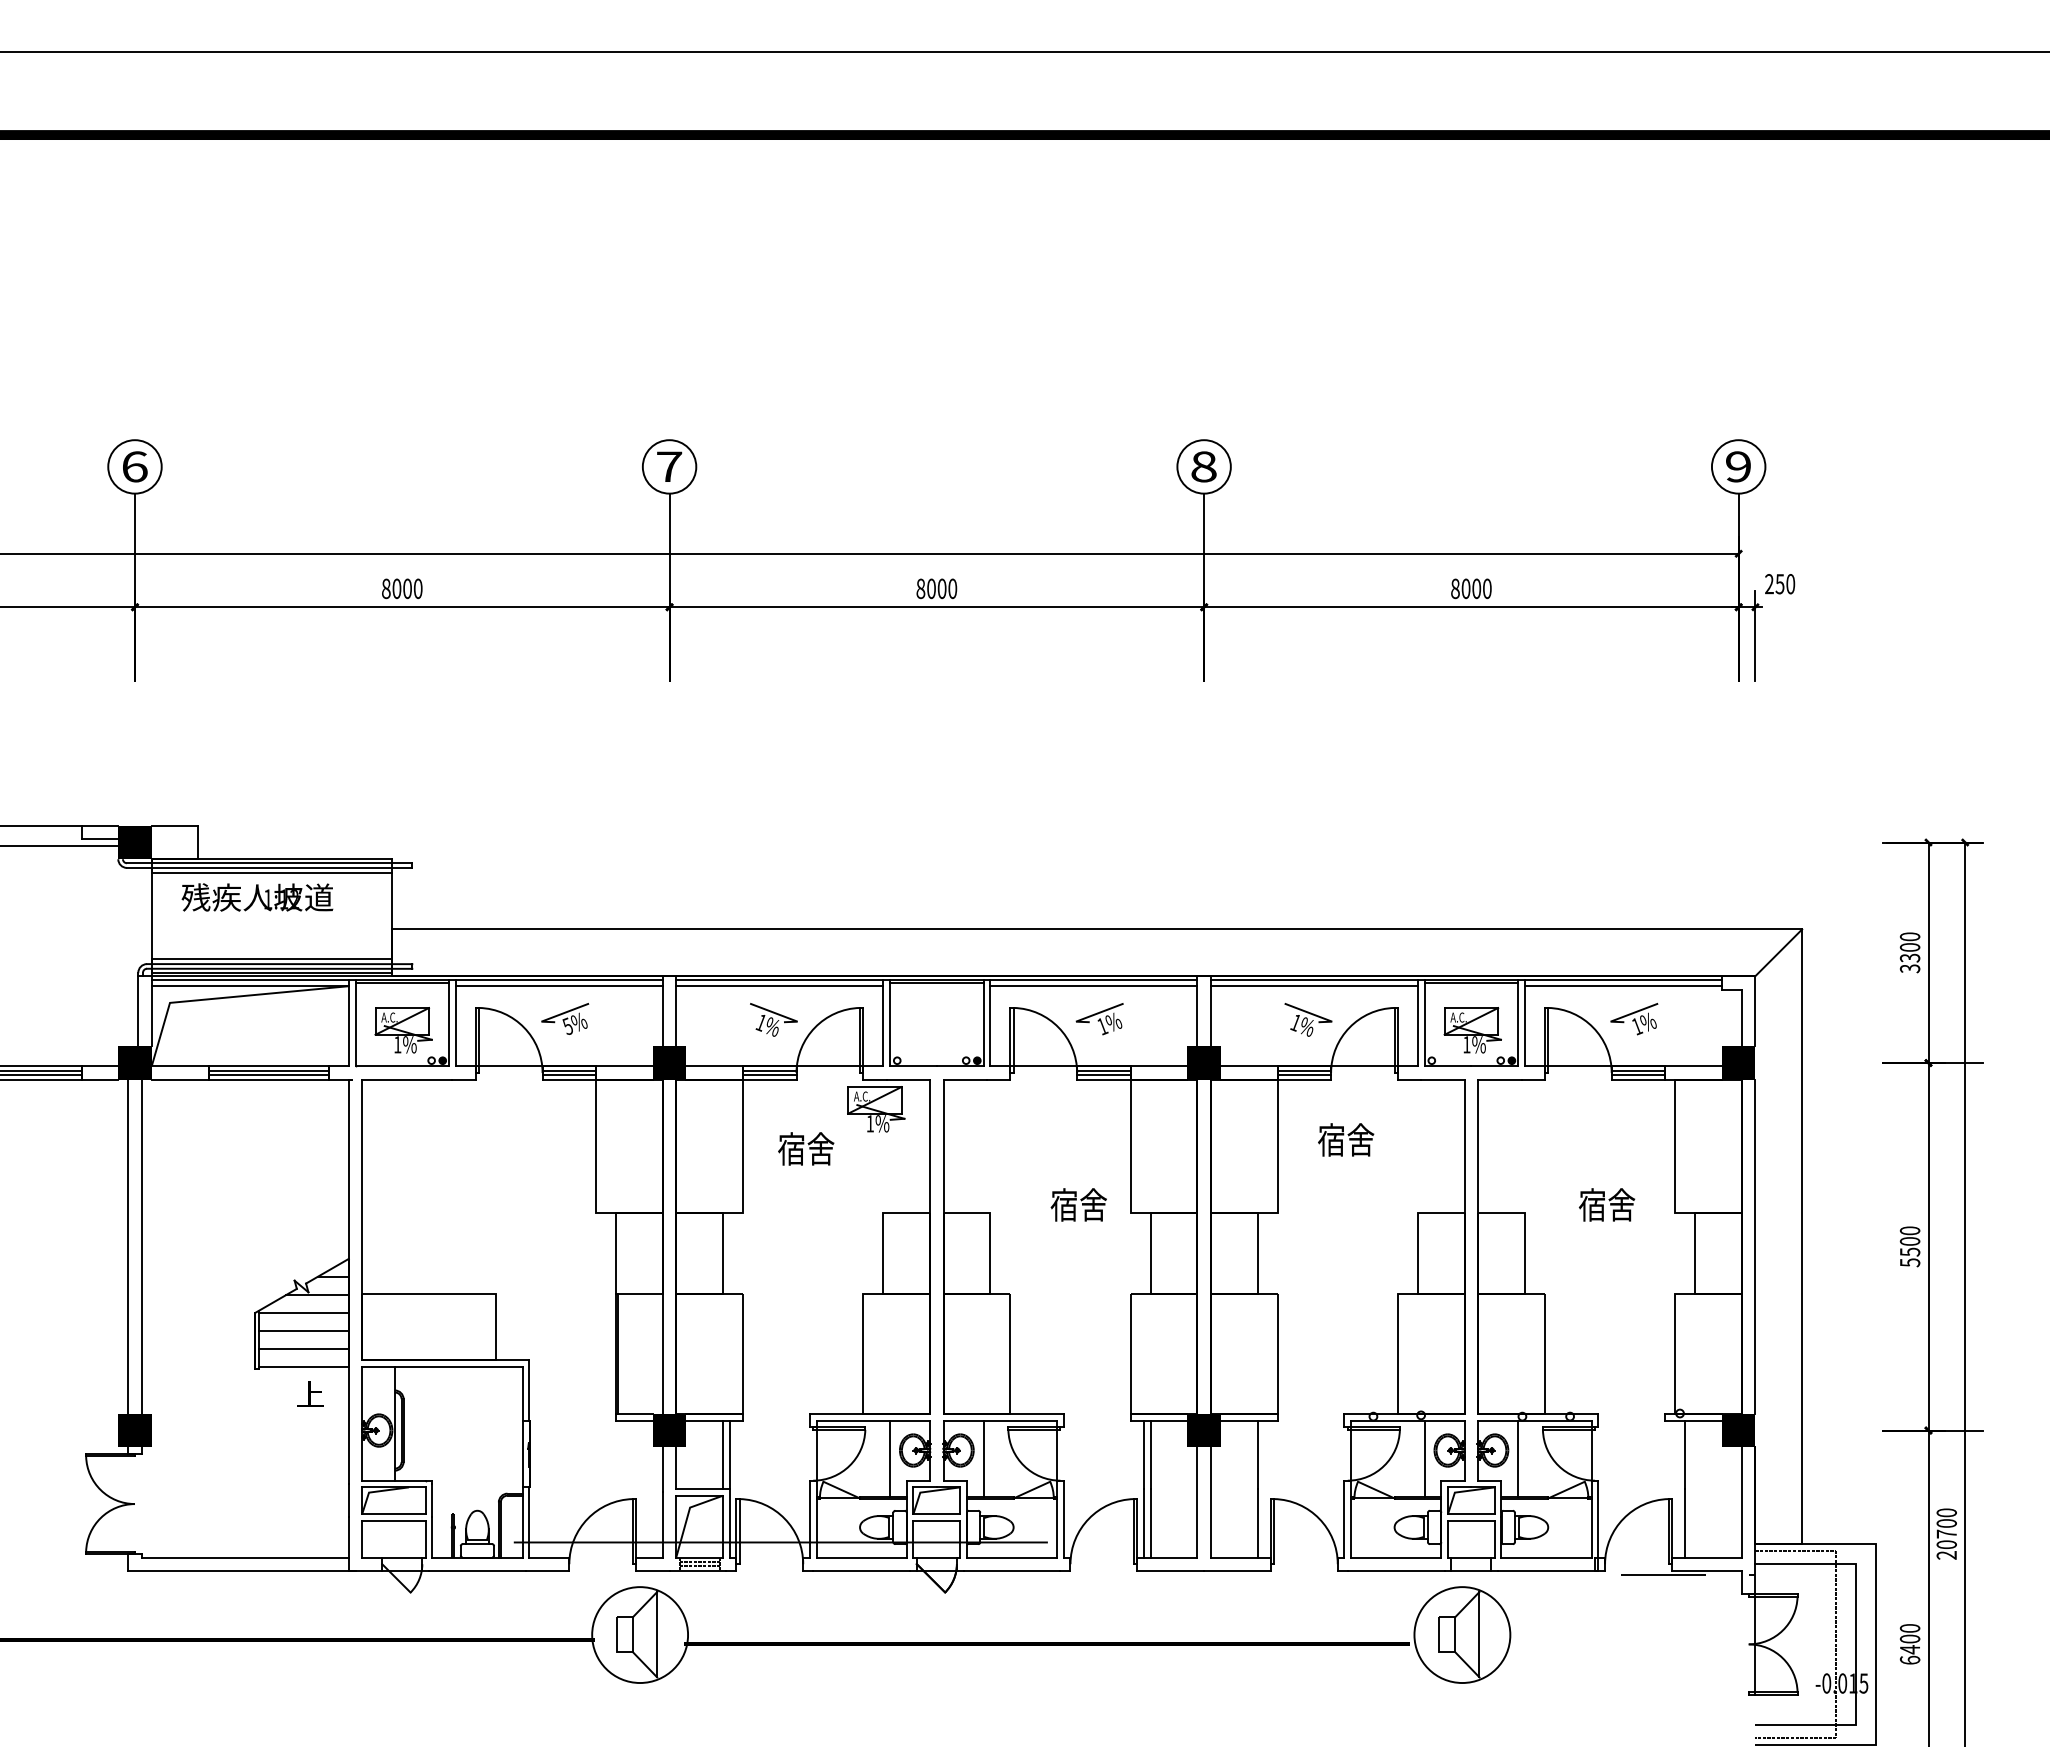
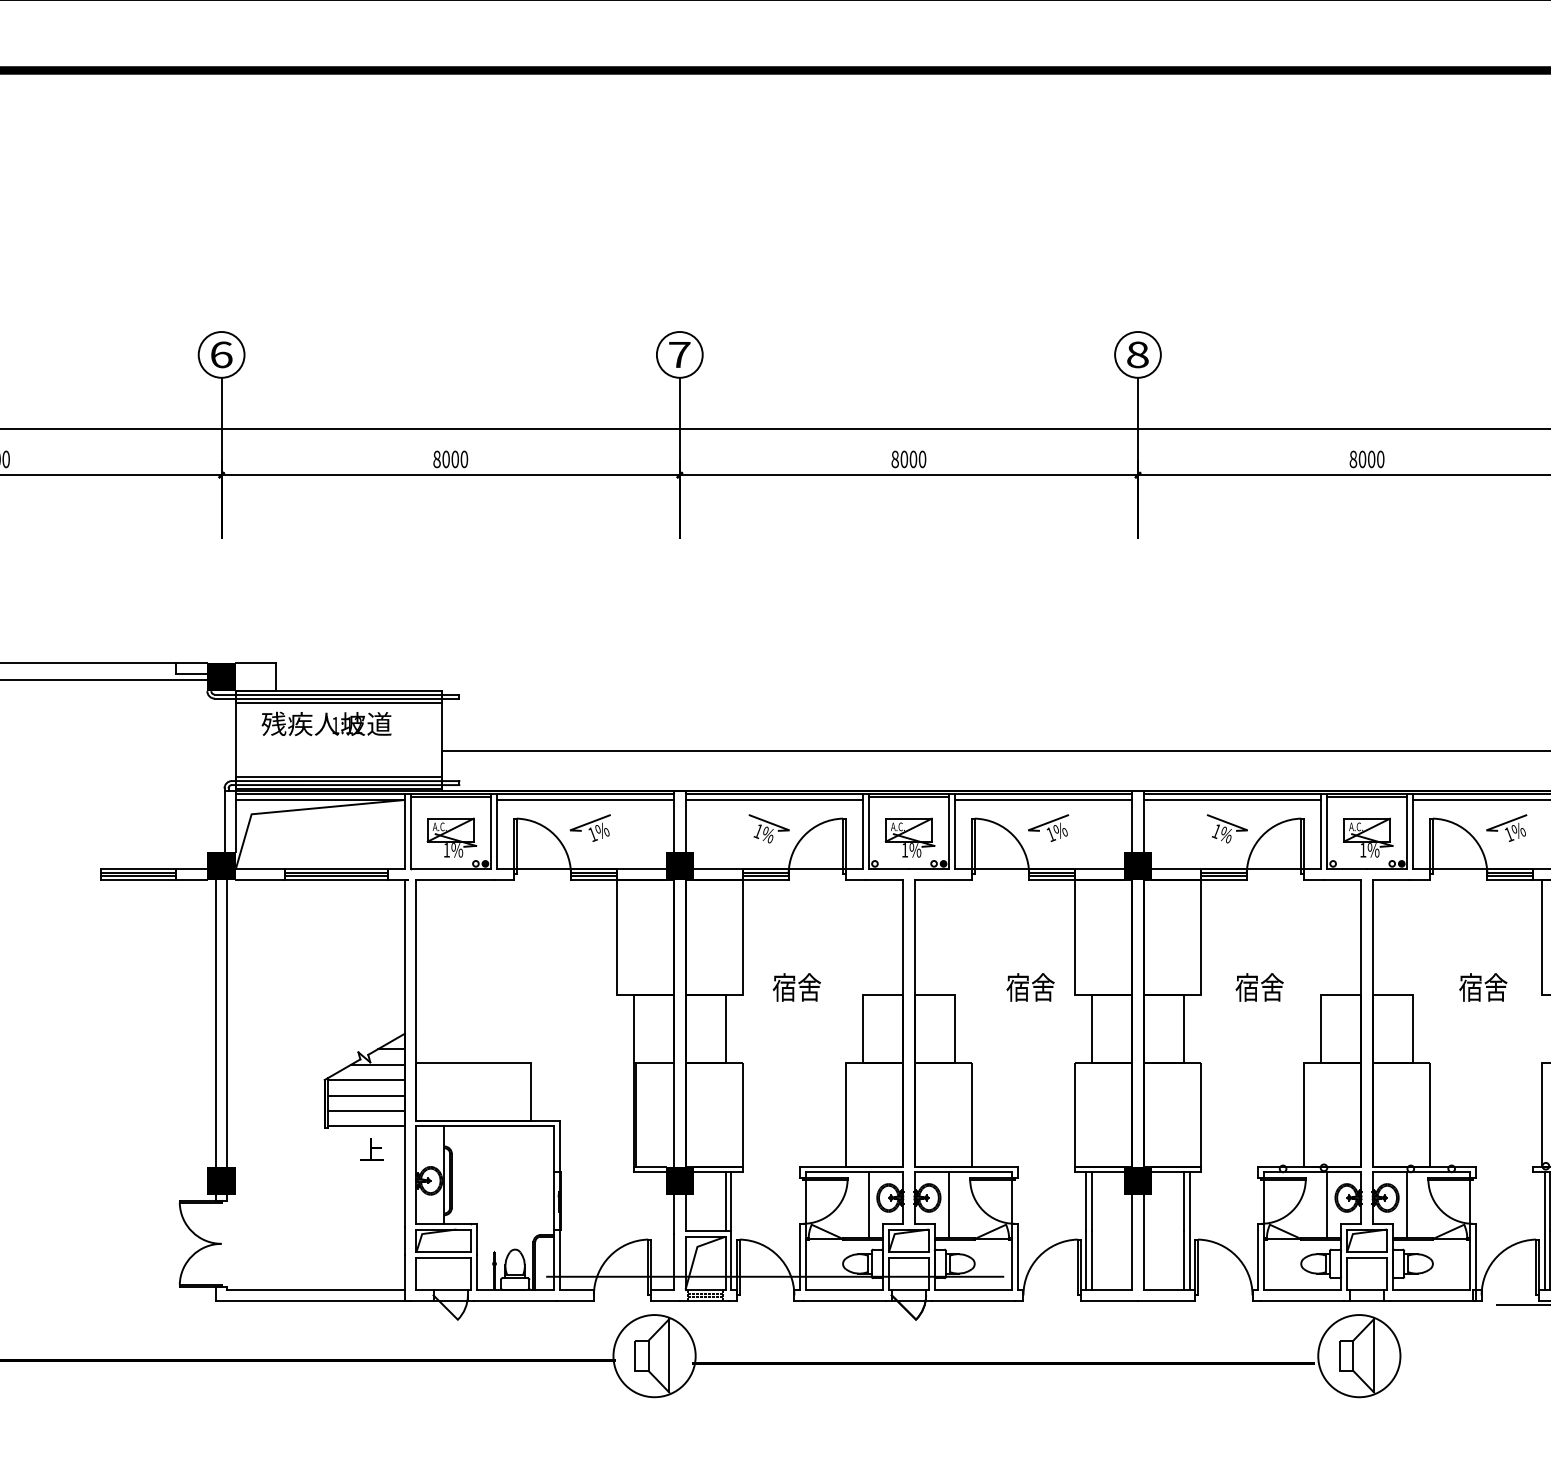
text: (567, 1026) -> (592, 834), 5% -> 1%
part: (876, 1109) -> (910, 837), moved
text: (1346, 1139) -> (1260, 987), moved
text: (806, 1148) -> (797, 987), moved
line: (1264, 1488) -> (1189, 1230), added
line: (1678, 1488) -> (1544, 1230), added

